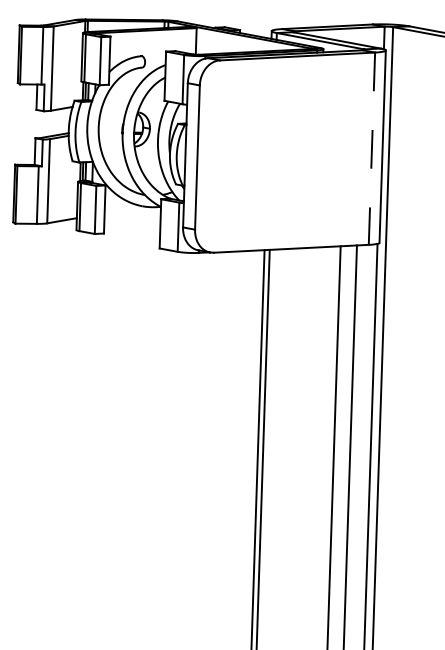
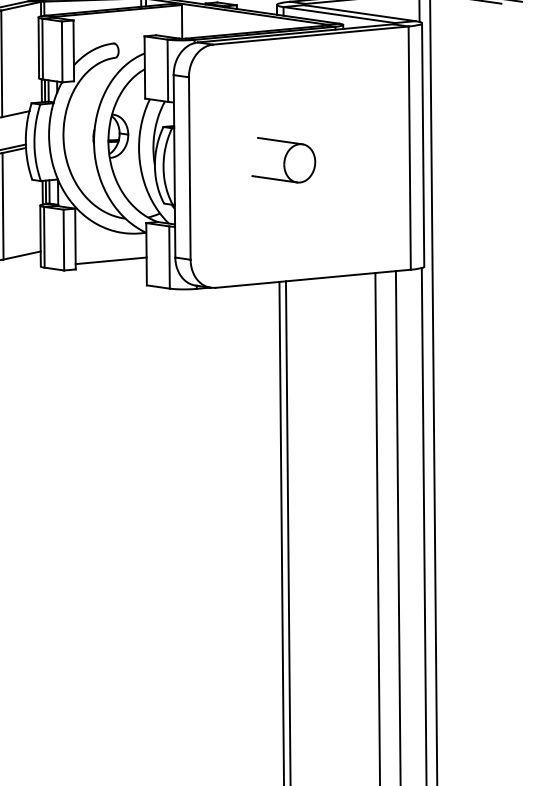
line: (371, 149) -> (409, 149), dashed -> solid
part: (271, 153) -> (283, 159), added
line: (132, 227) -> (111, 260), added

